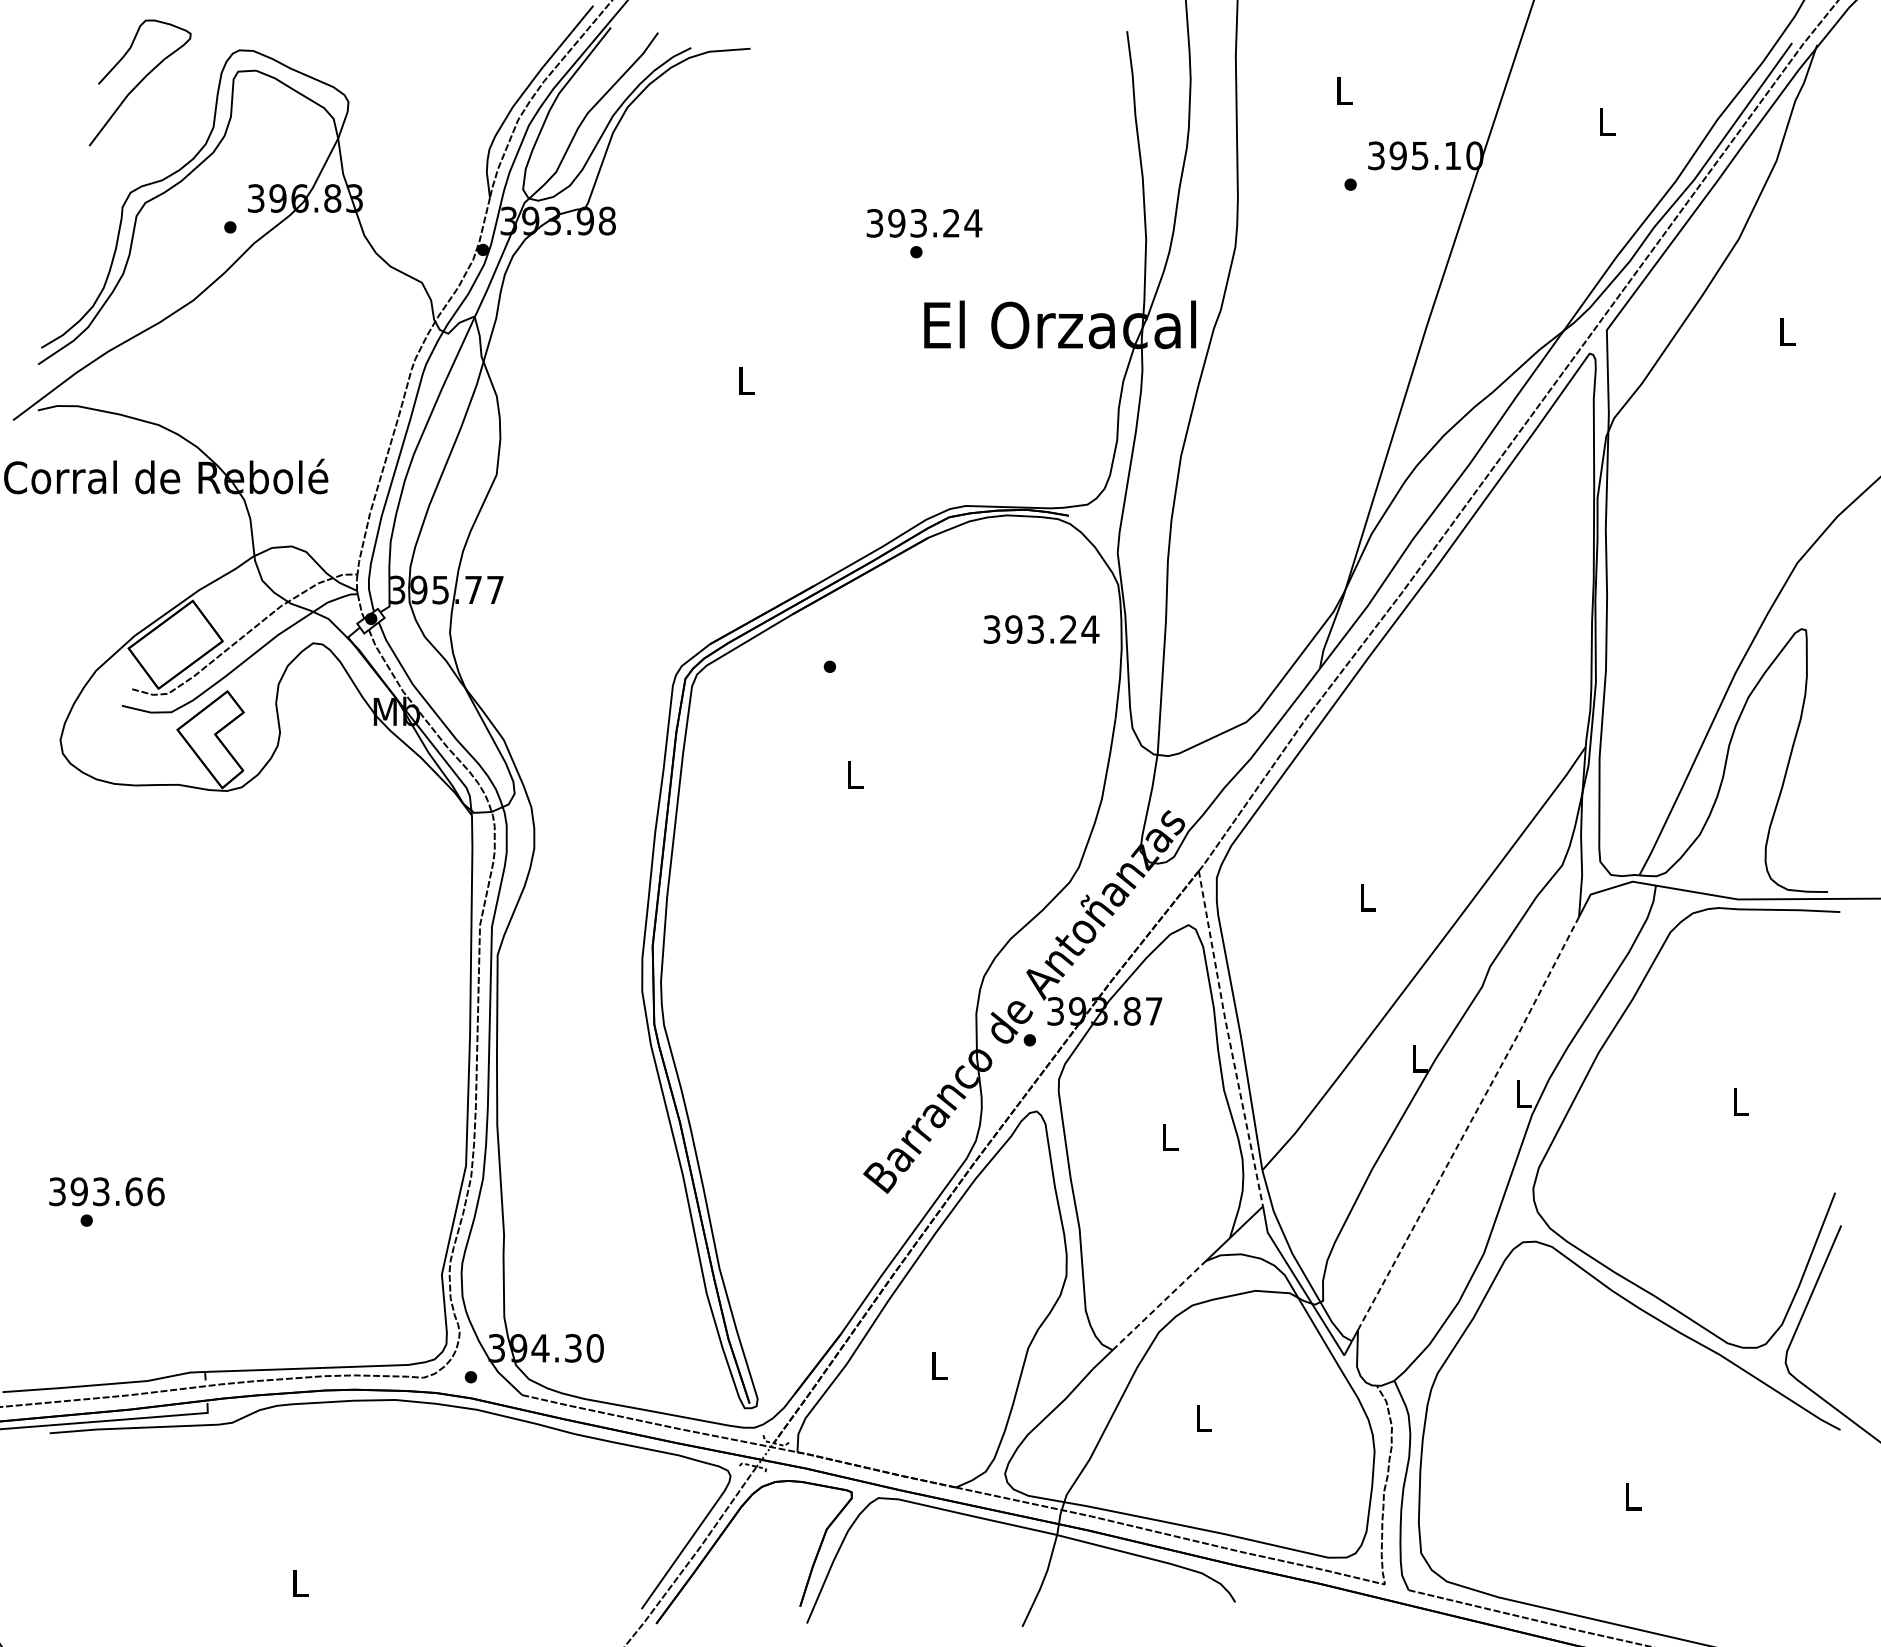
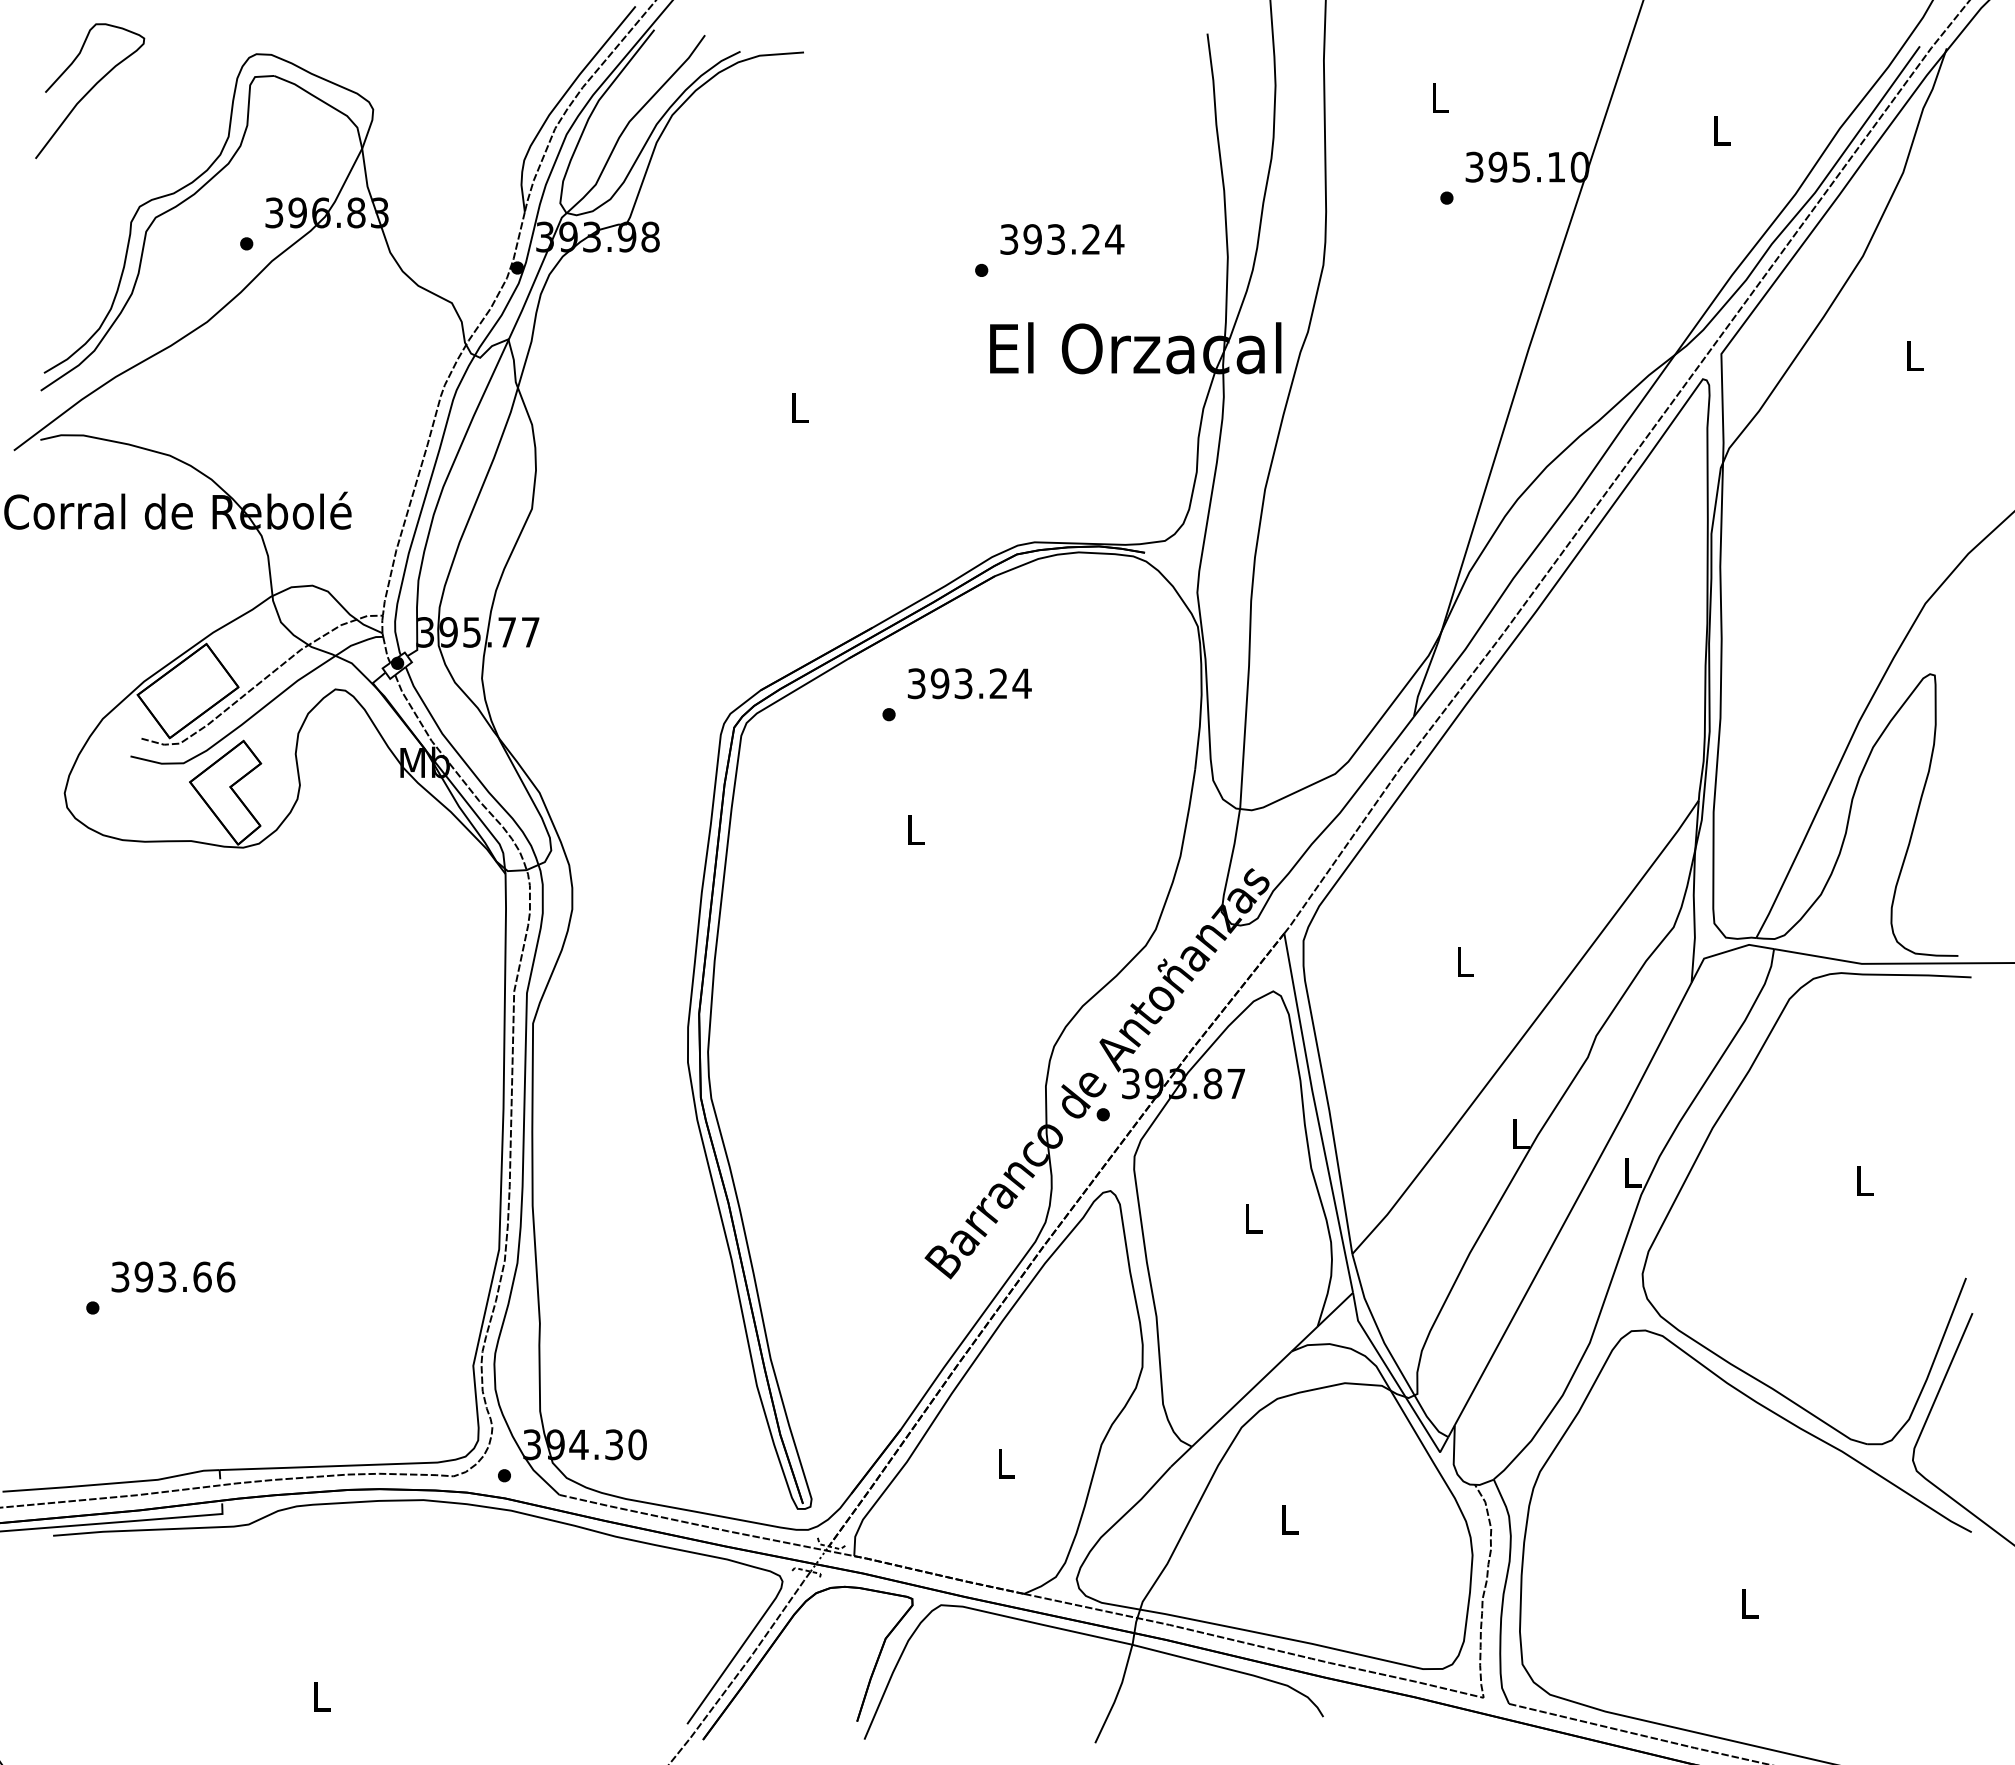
curve: (140, 83) -> (90, 91), moved
text: (924, 223) -> (1062, 239), moved
text: (1041, 629) -> (969, 683), moved
line: (1228, 1039) -> (1316, 1113), dashed -> solid
line: (1469, 1123) -> (1574, 1203), dashed -> solid
text: (106, 1191) -> (173, 1276), moved
line: (1158, 1306) -> (1241, 1399), dashed -> solid

